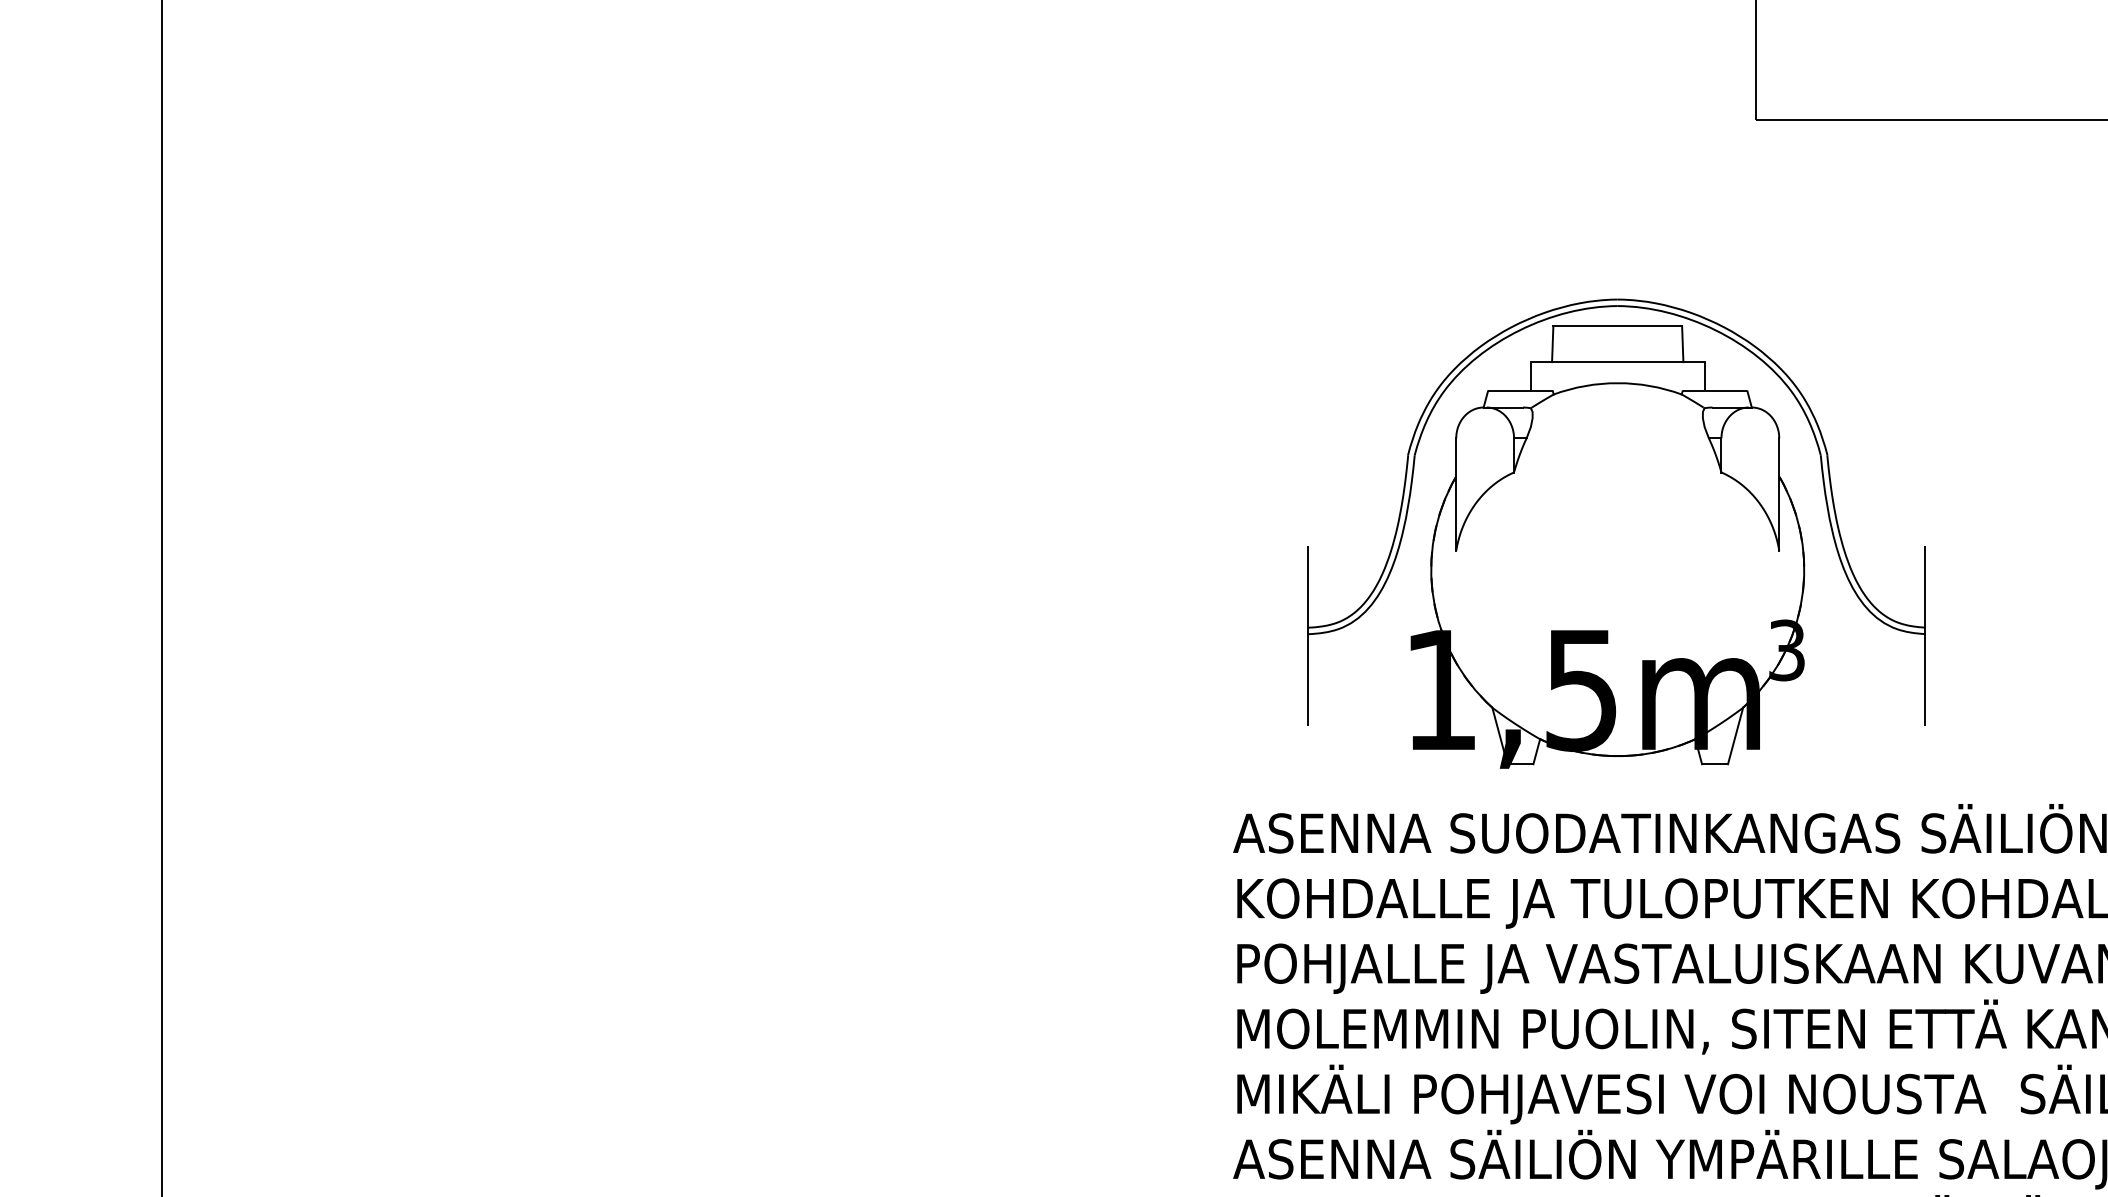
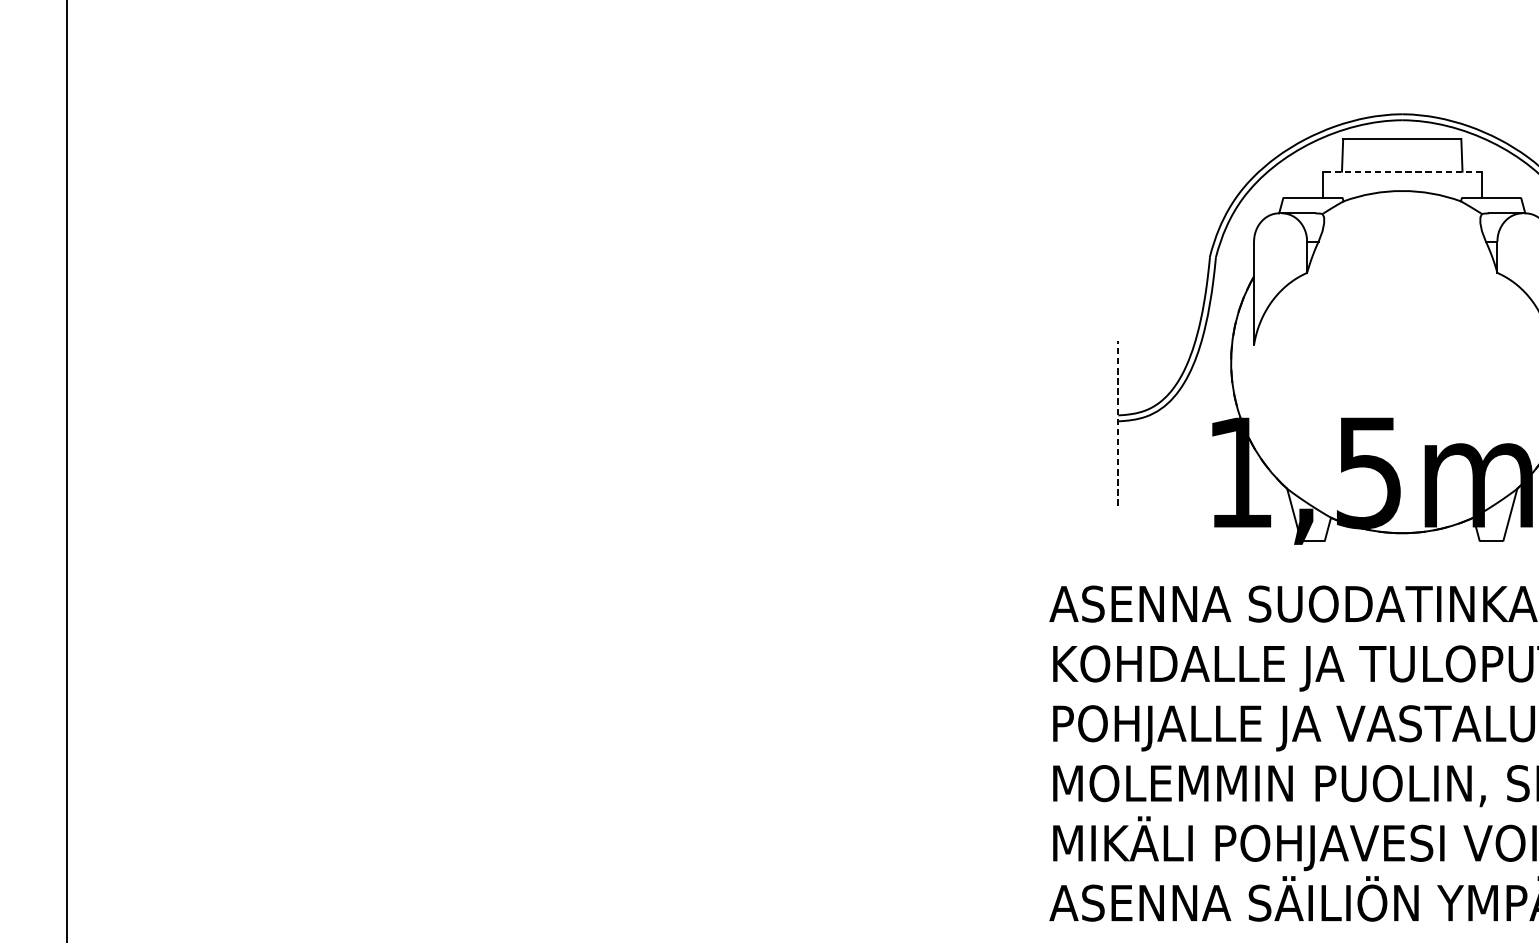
line: (1618, 362) -> (1402, 172), solid -> dashed
line: (1308, 636) -> (1118, 423), solid -> dashed

